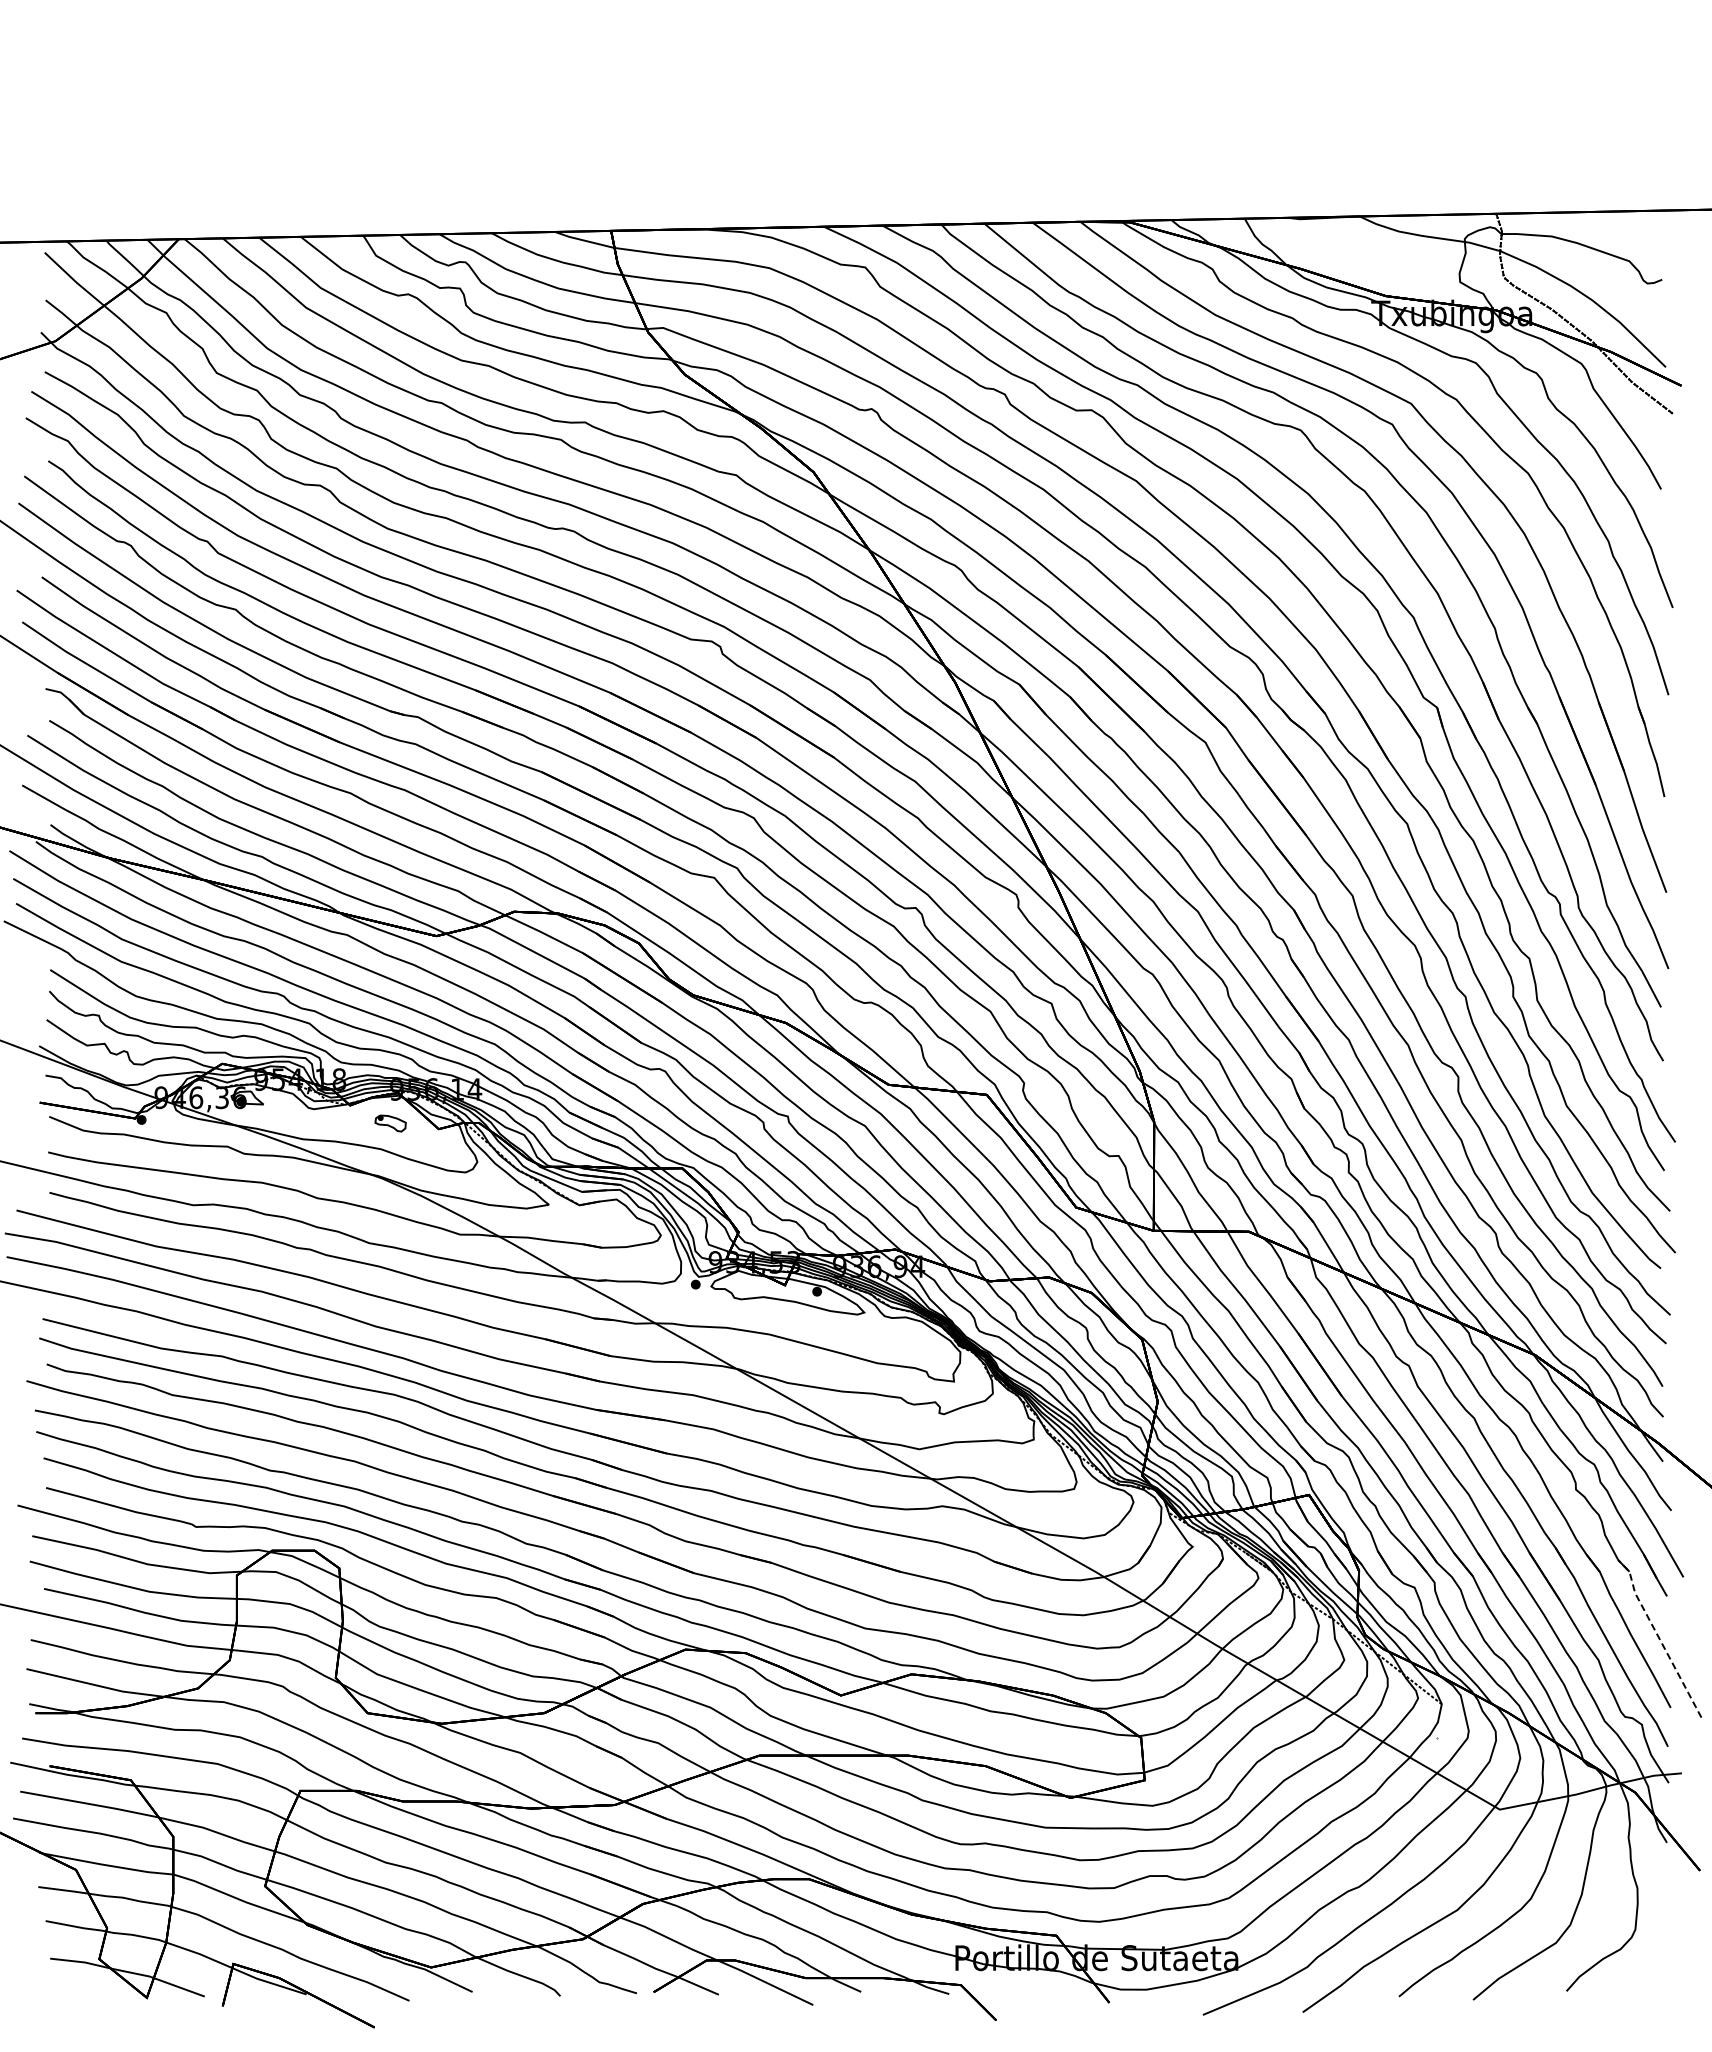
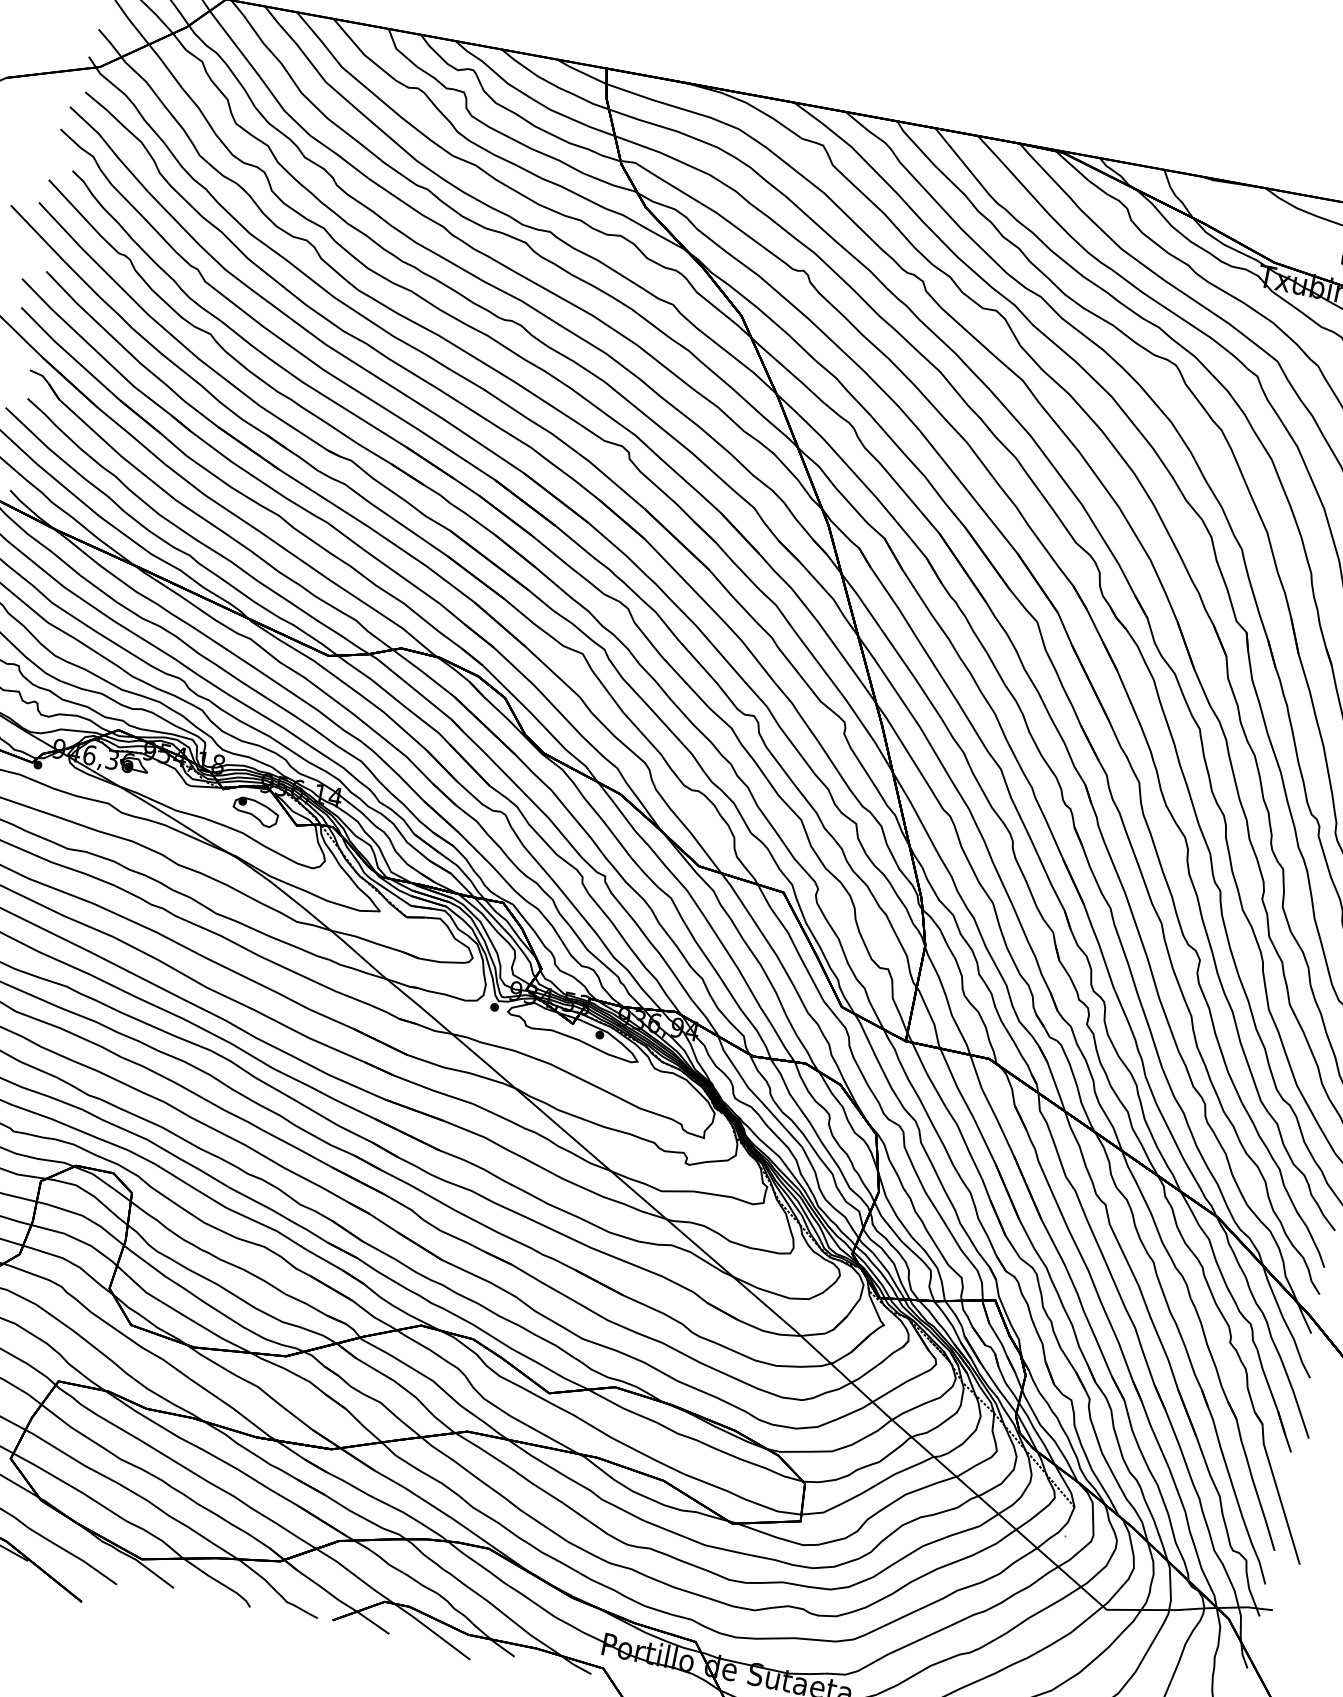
part: (390, 1123) -> (255, 812), size x1.67
line: (1658, 1636) -> (1276, 1486), dashed -> solid

